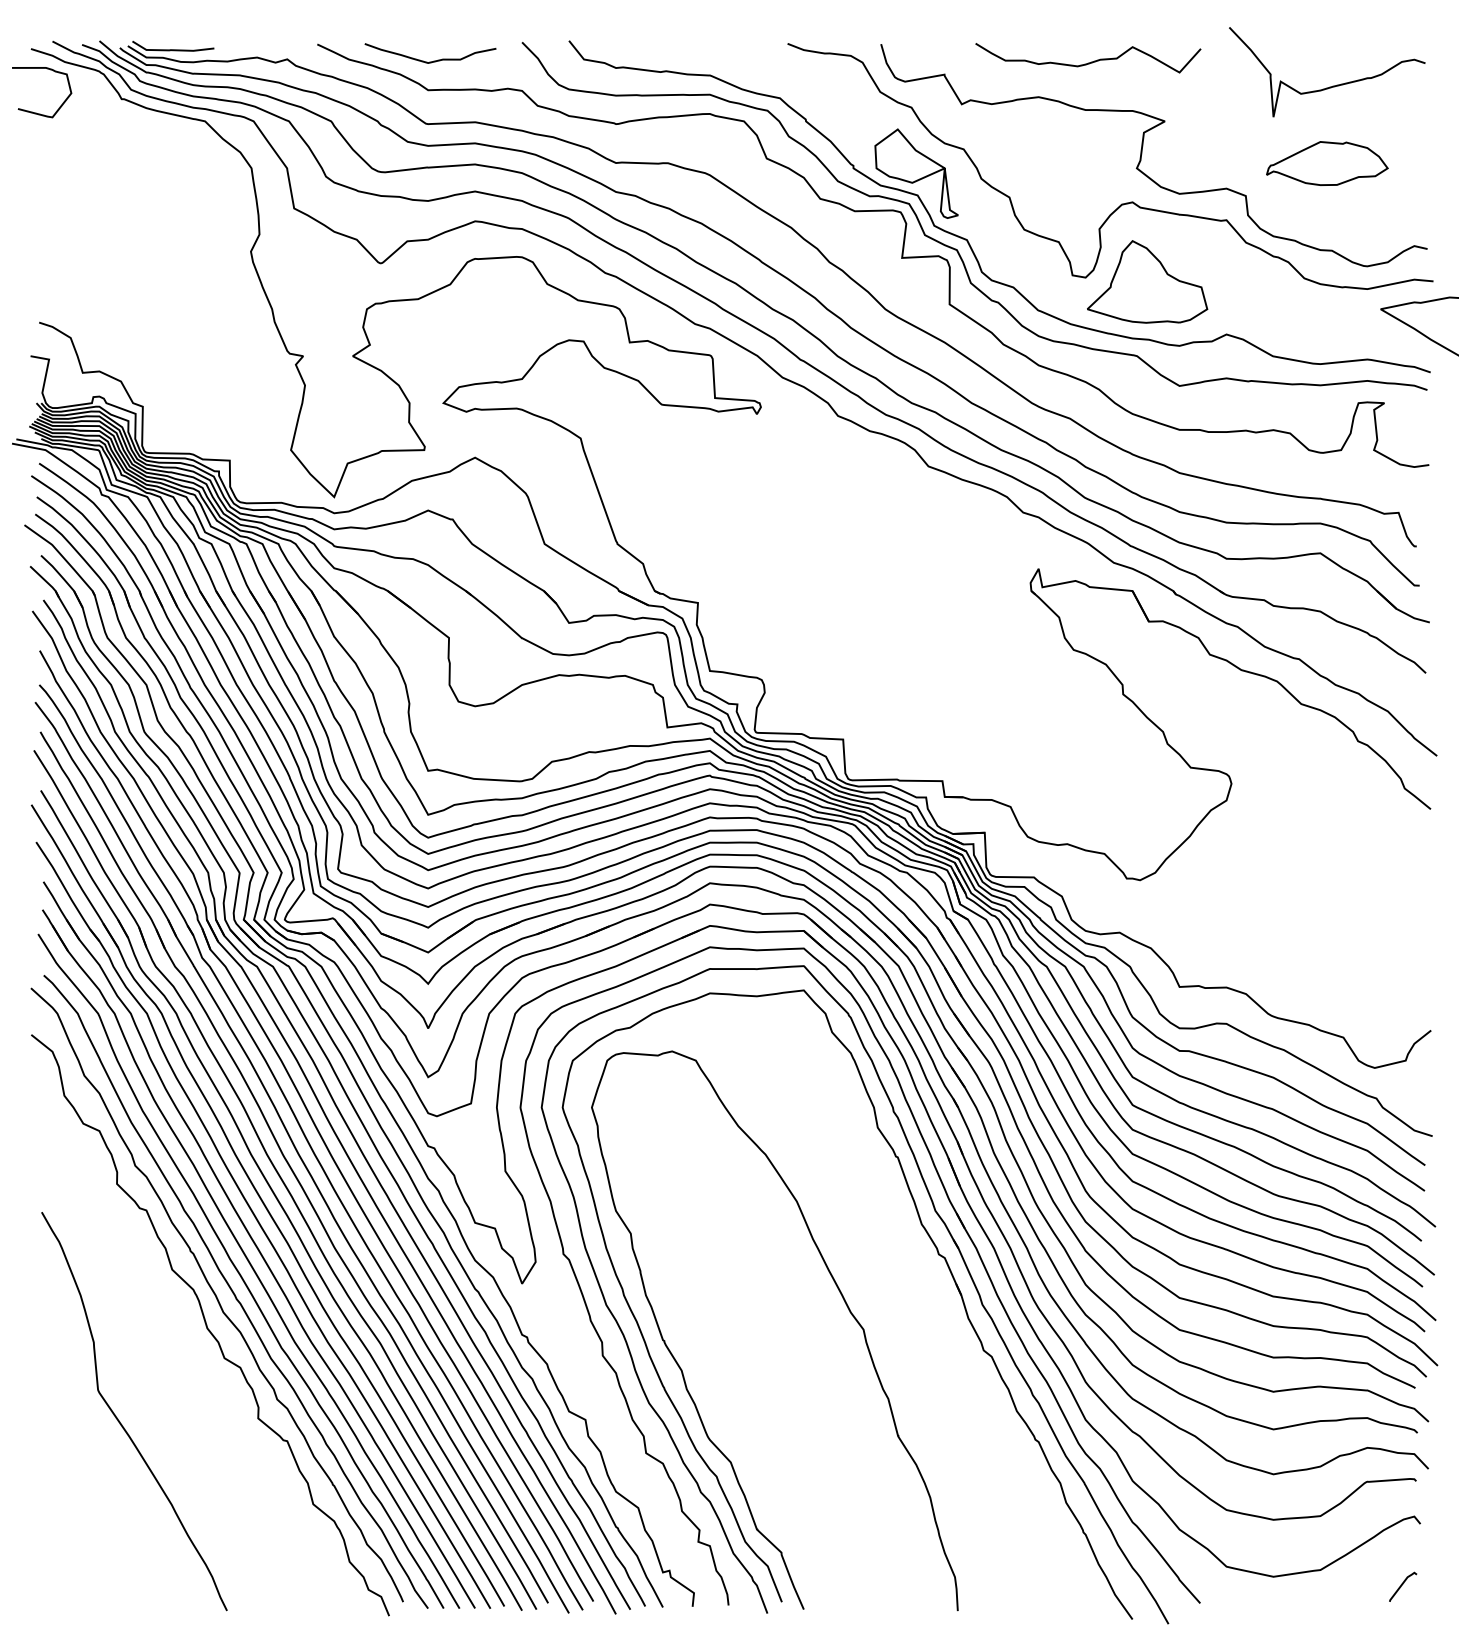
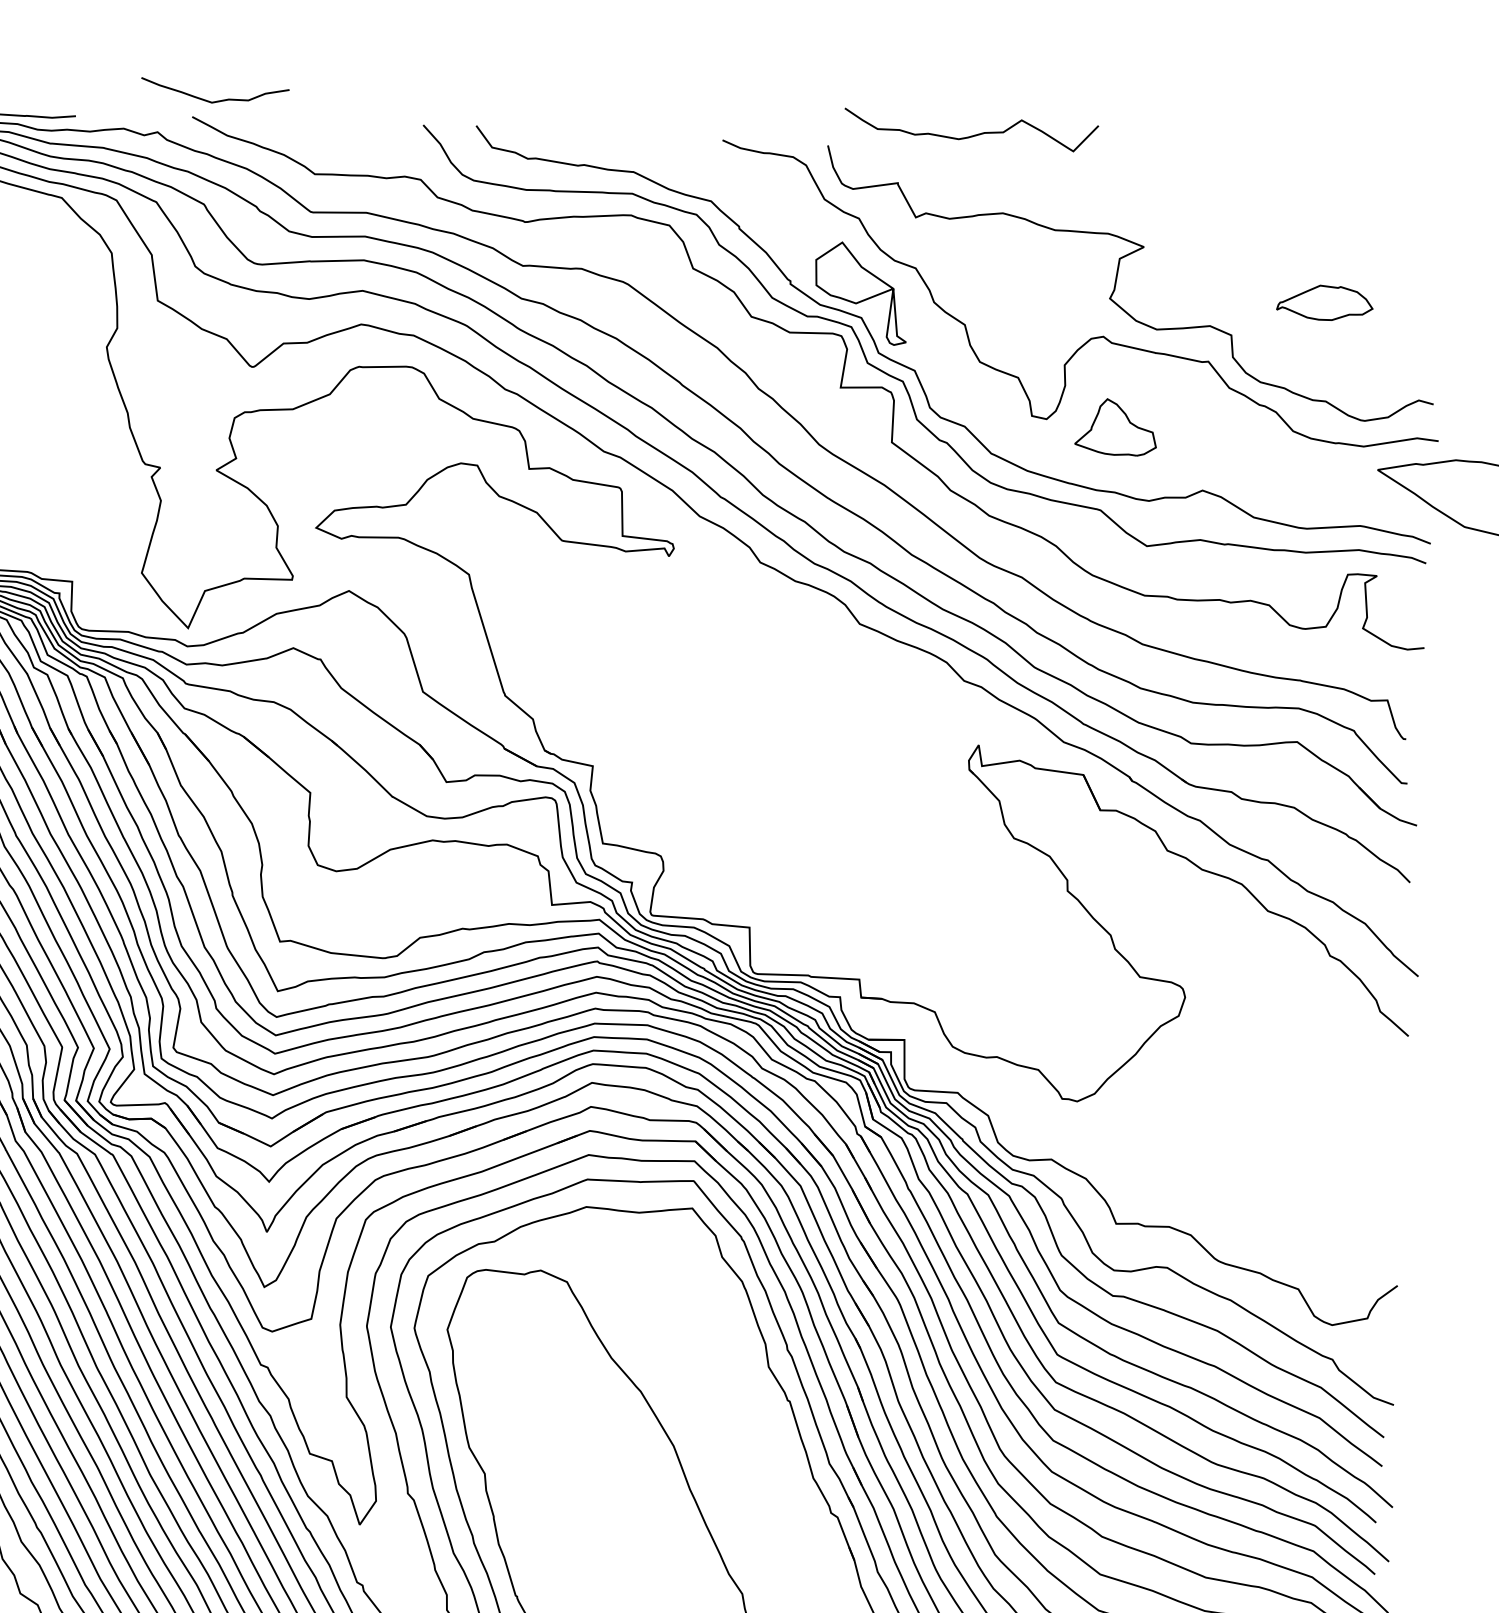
curve: (433, 60) -> (218, 100), moved
curve: (1088, 62) -> (971, 135), moved
curve: (1332, 85) -> (1334, 215), removed
part: (1327, 163) -> (1325, 302), size x0.7
part: (1147, 281) -> (1116, 426), size x0.6

